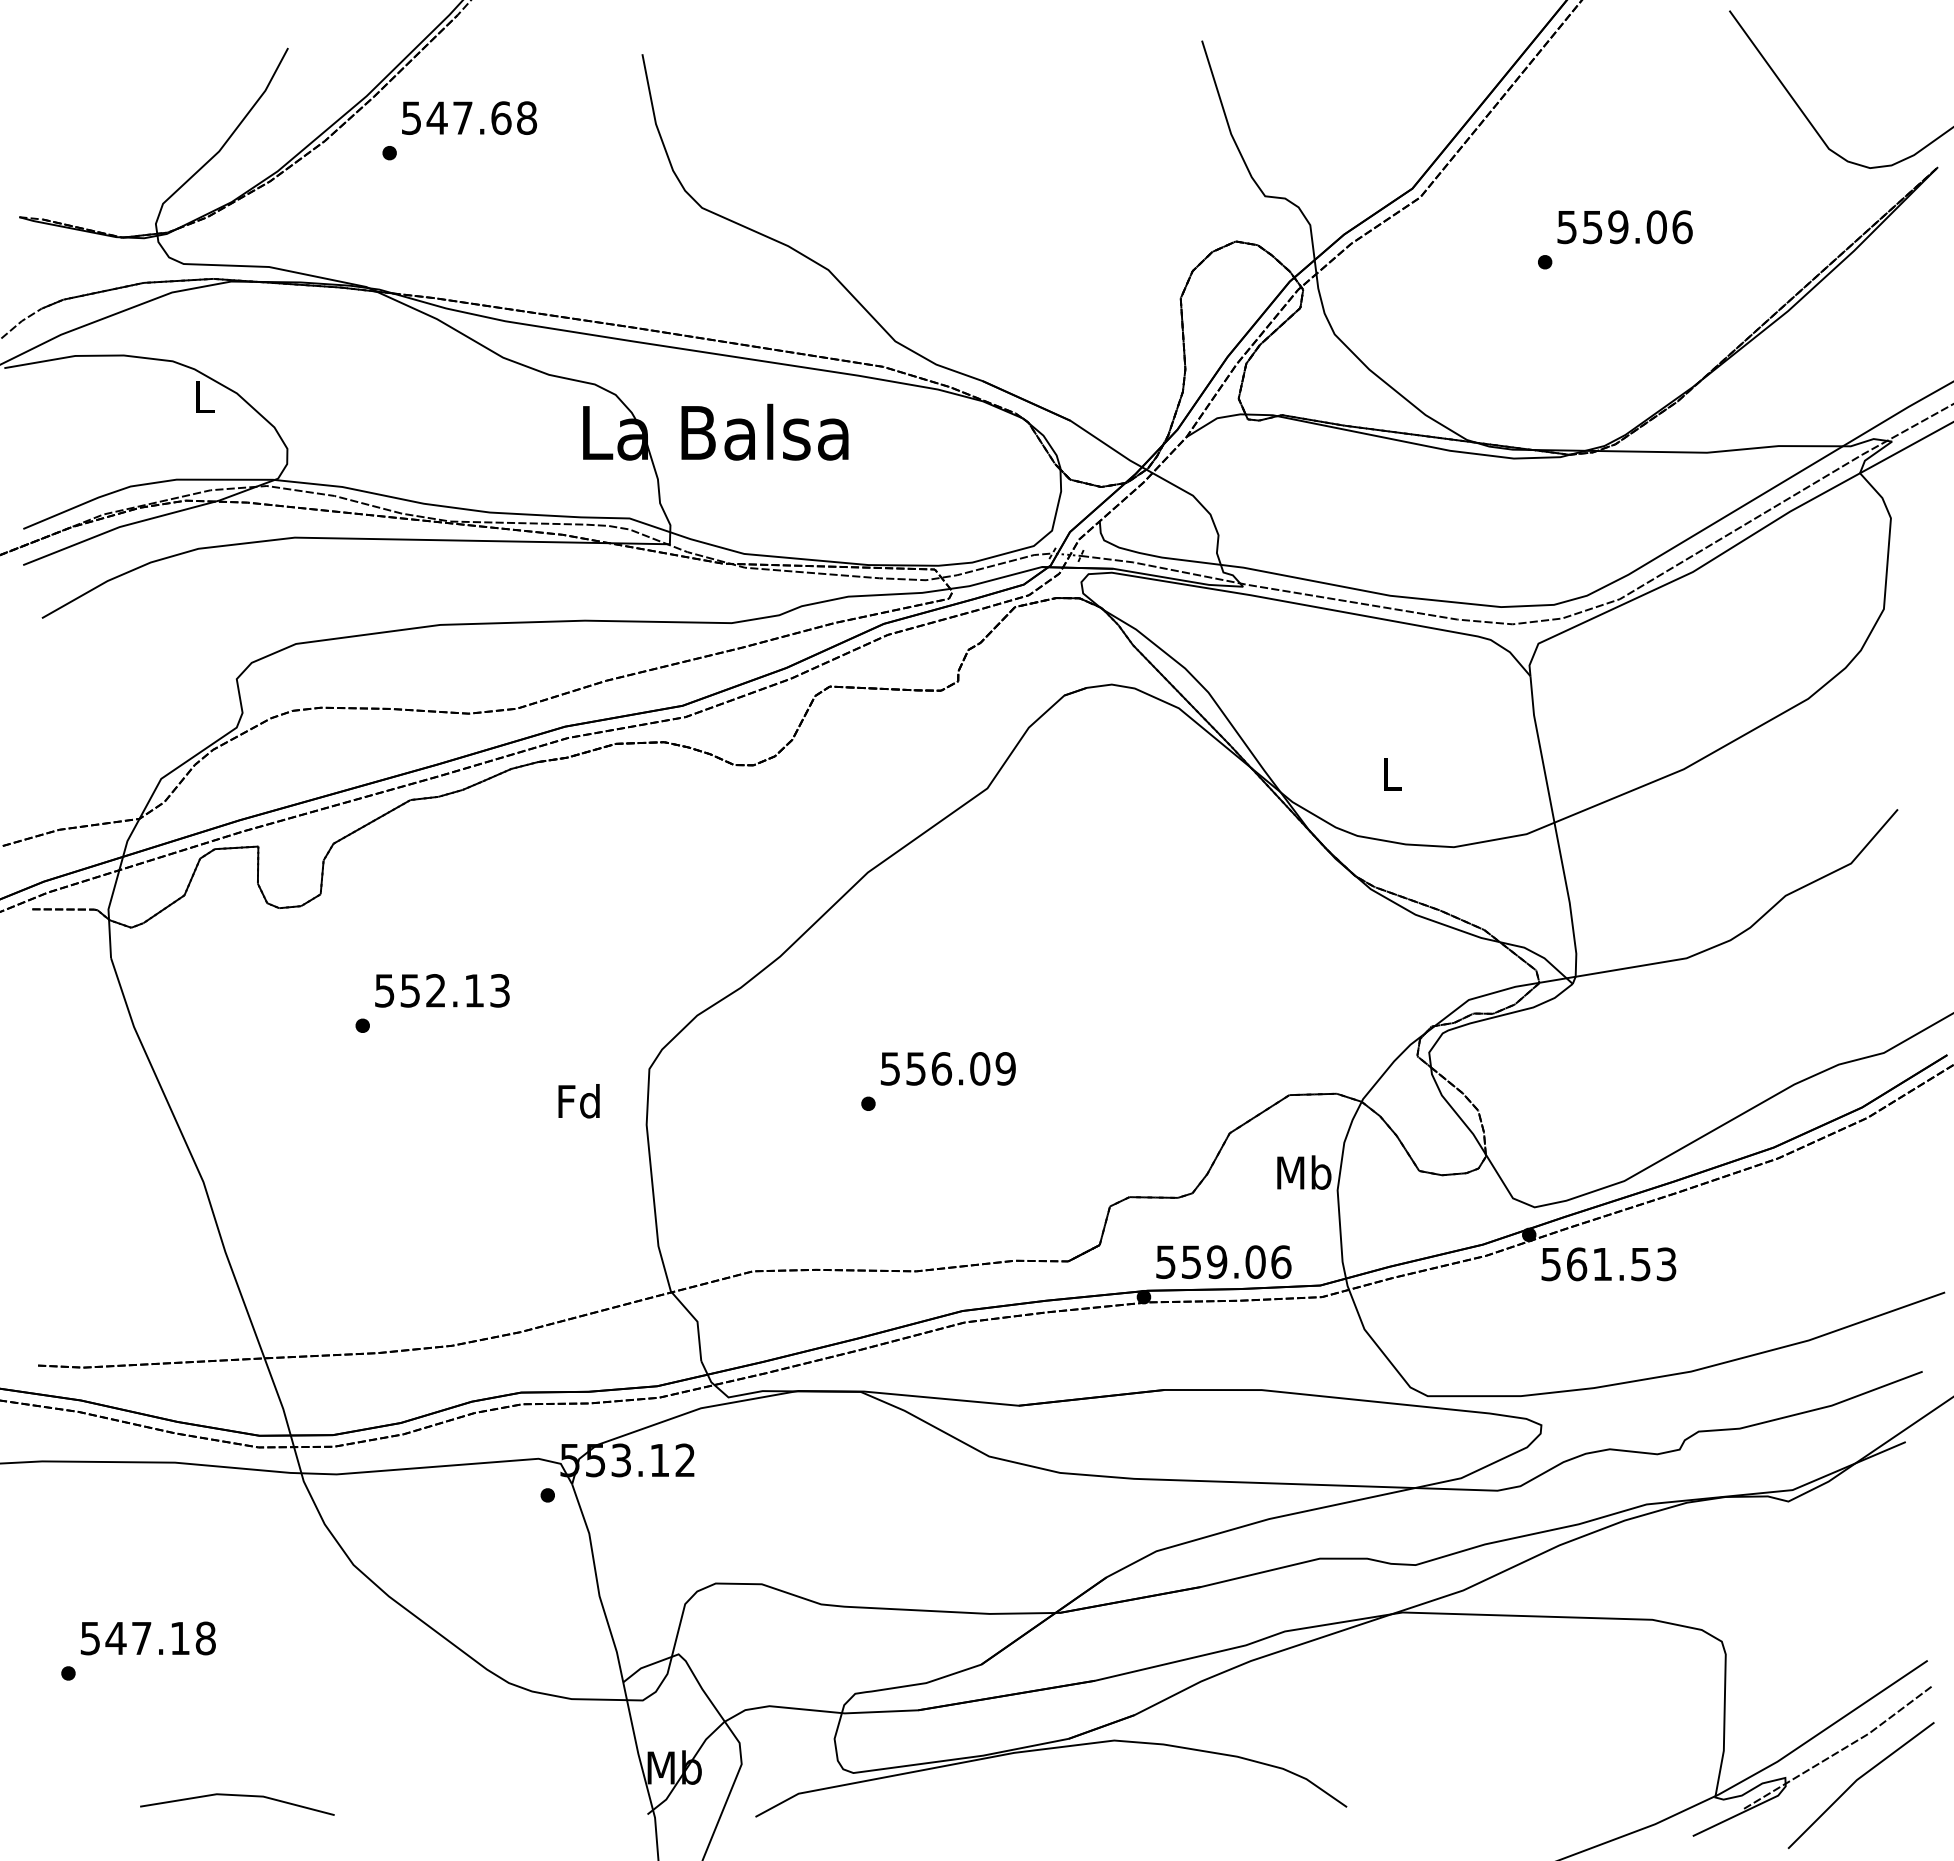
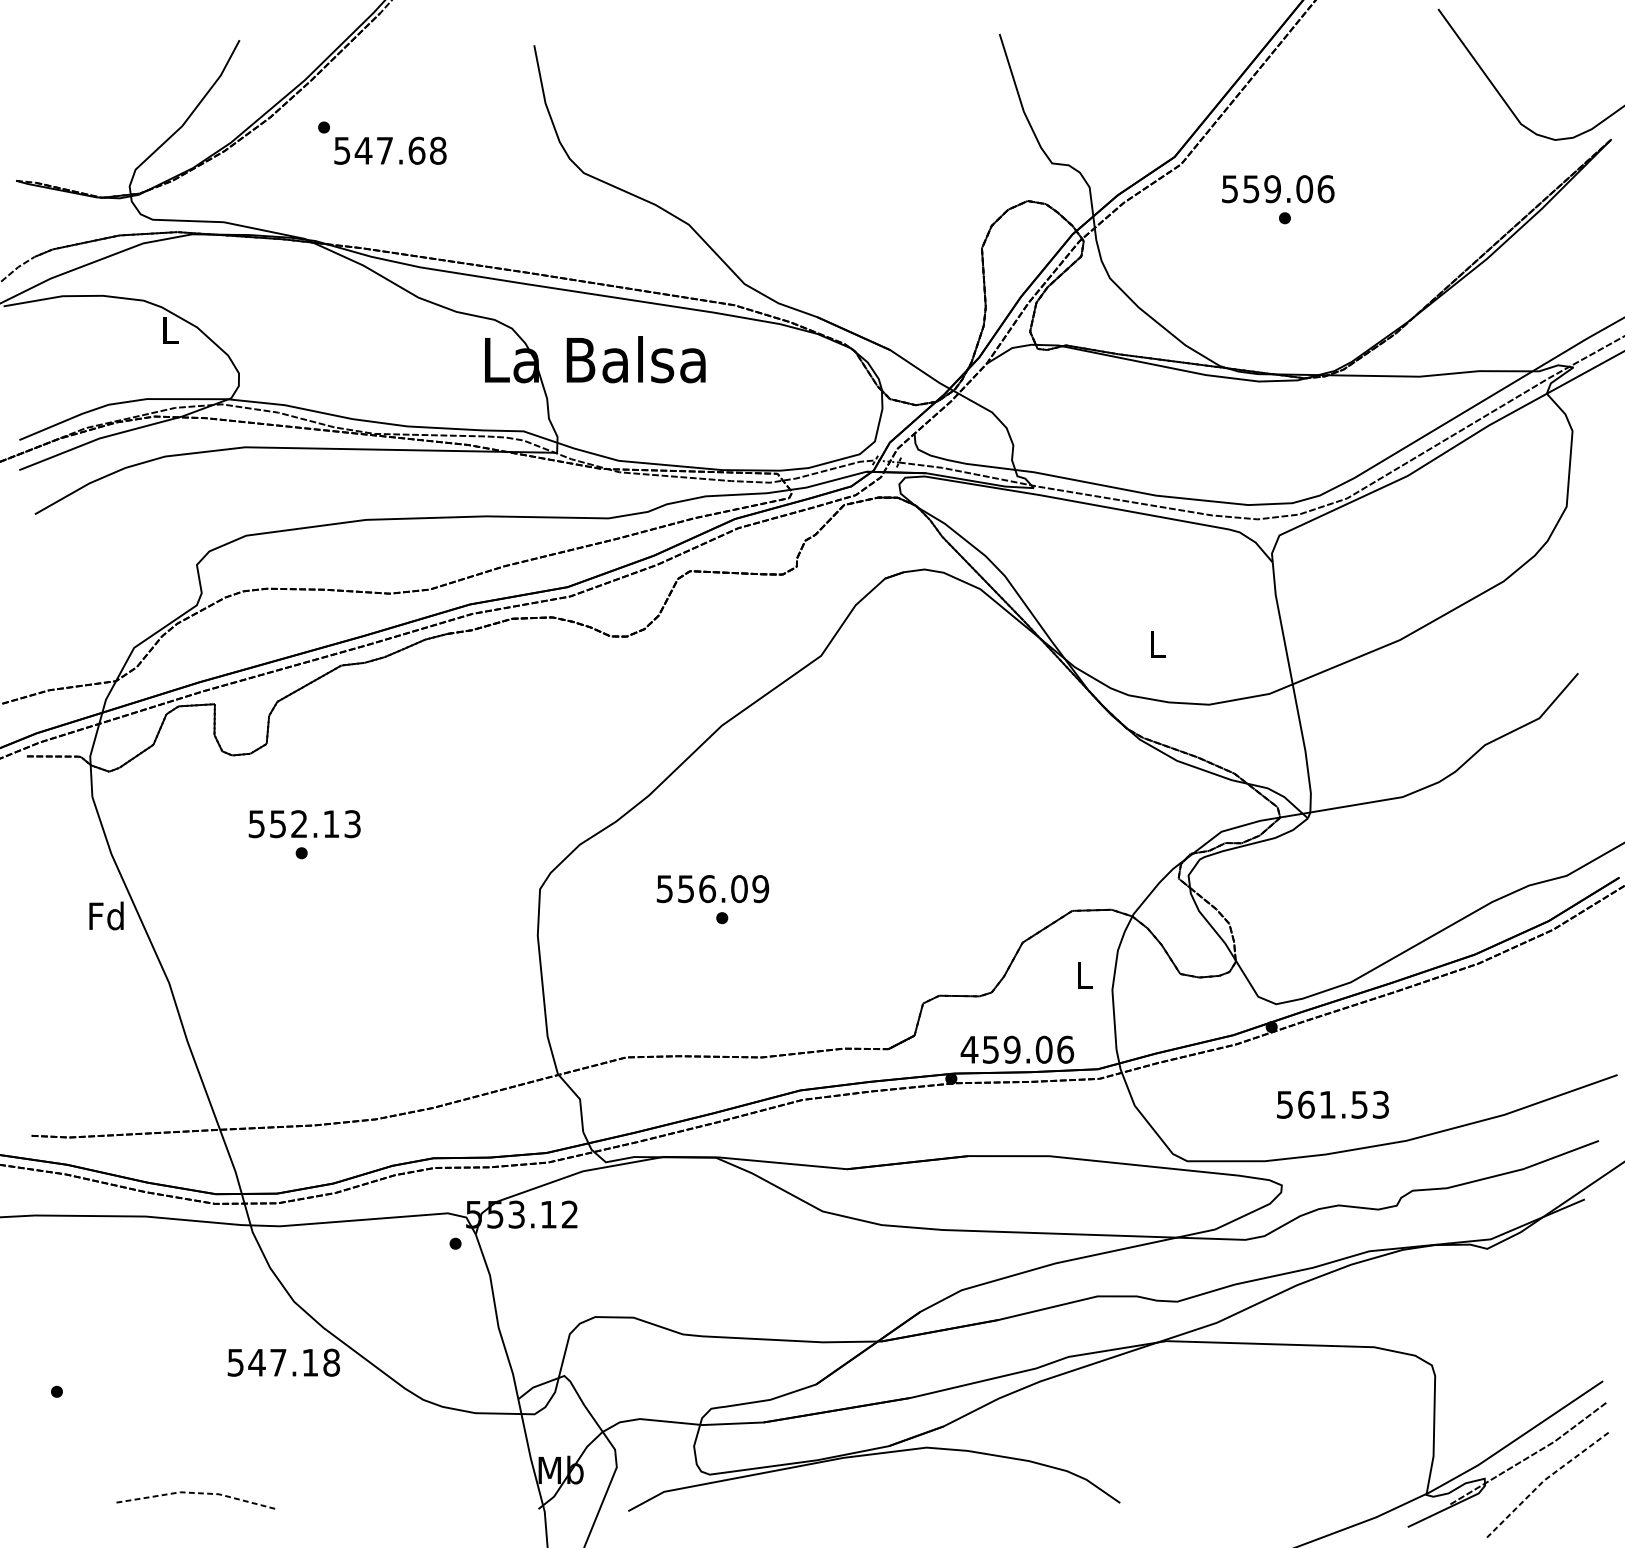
text: (469, 117) -> (390, 150), moved
text: (1624, 227) -> (1277, 189), moved
text: (442, 990) -> (304, 823), moved
text: (947, 1068) -> (712, 888), moved
text: (578, 1101) -> (106, 916), moved
text: (1304, 1172) -> (1084, 975), Mb -> L
text: (1165, 1262) -> (969, 1050), 559.06 -> 459.06
text: (1608, 1264) -> (1332, 1104), moved
text: (147, 1638) -> (283, 1362), moved
line: (1856, 1780) -> (1543, 1480), solid -> dashed
line: (238, 1795) -> (198, 1493), solid -> dashed

